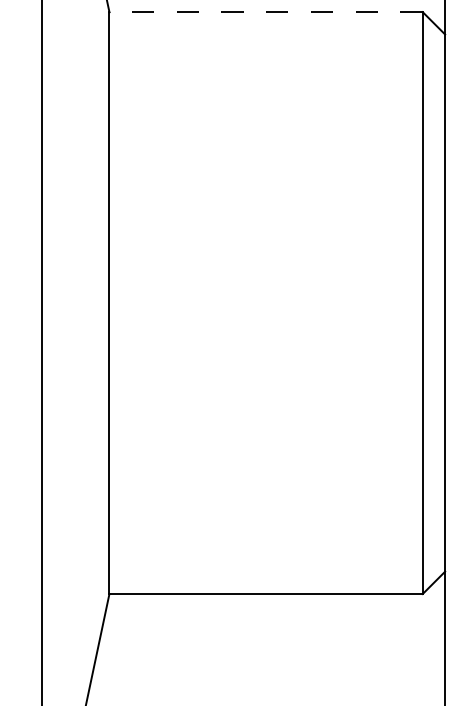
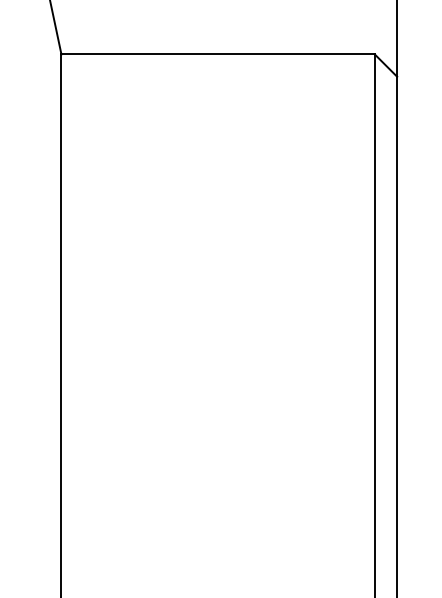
line: (266, 12) -> (218, 54), dashed -> solid

